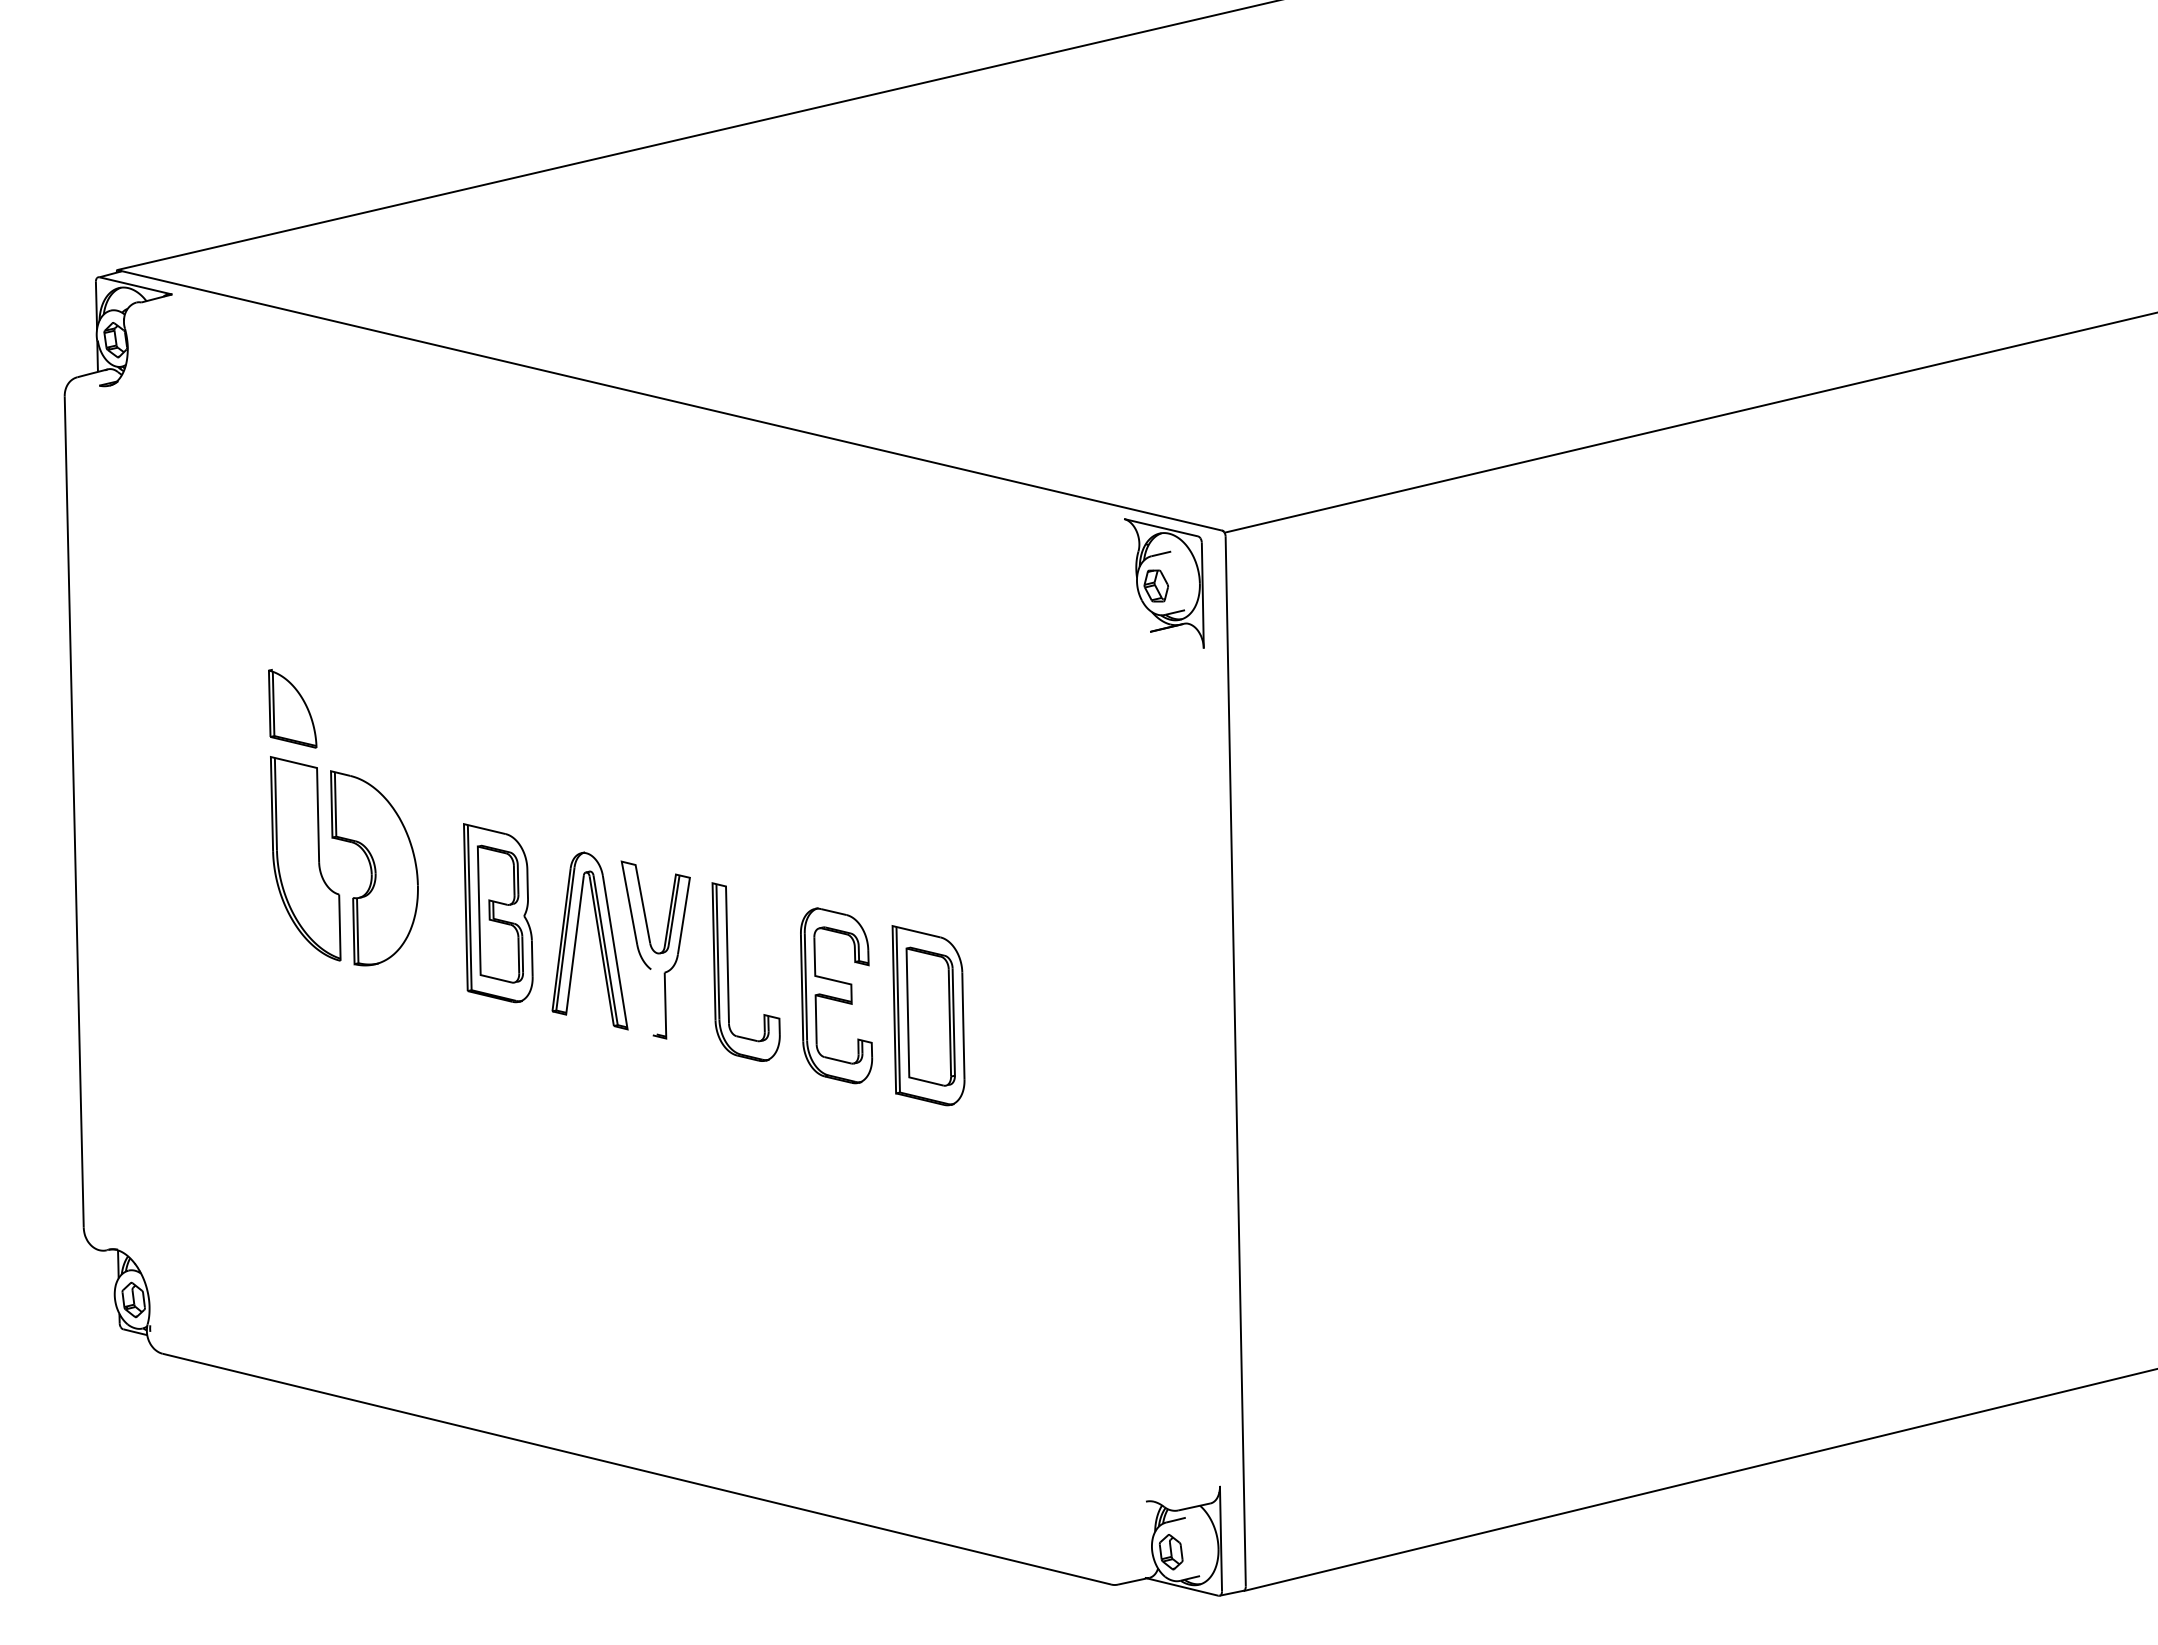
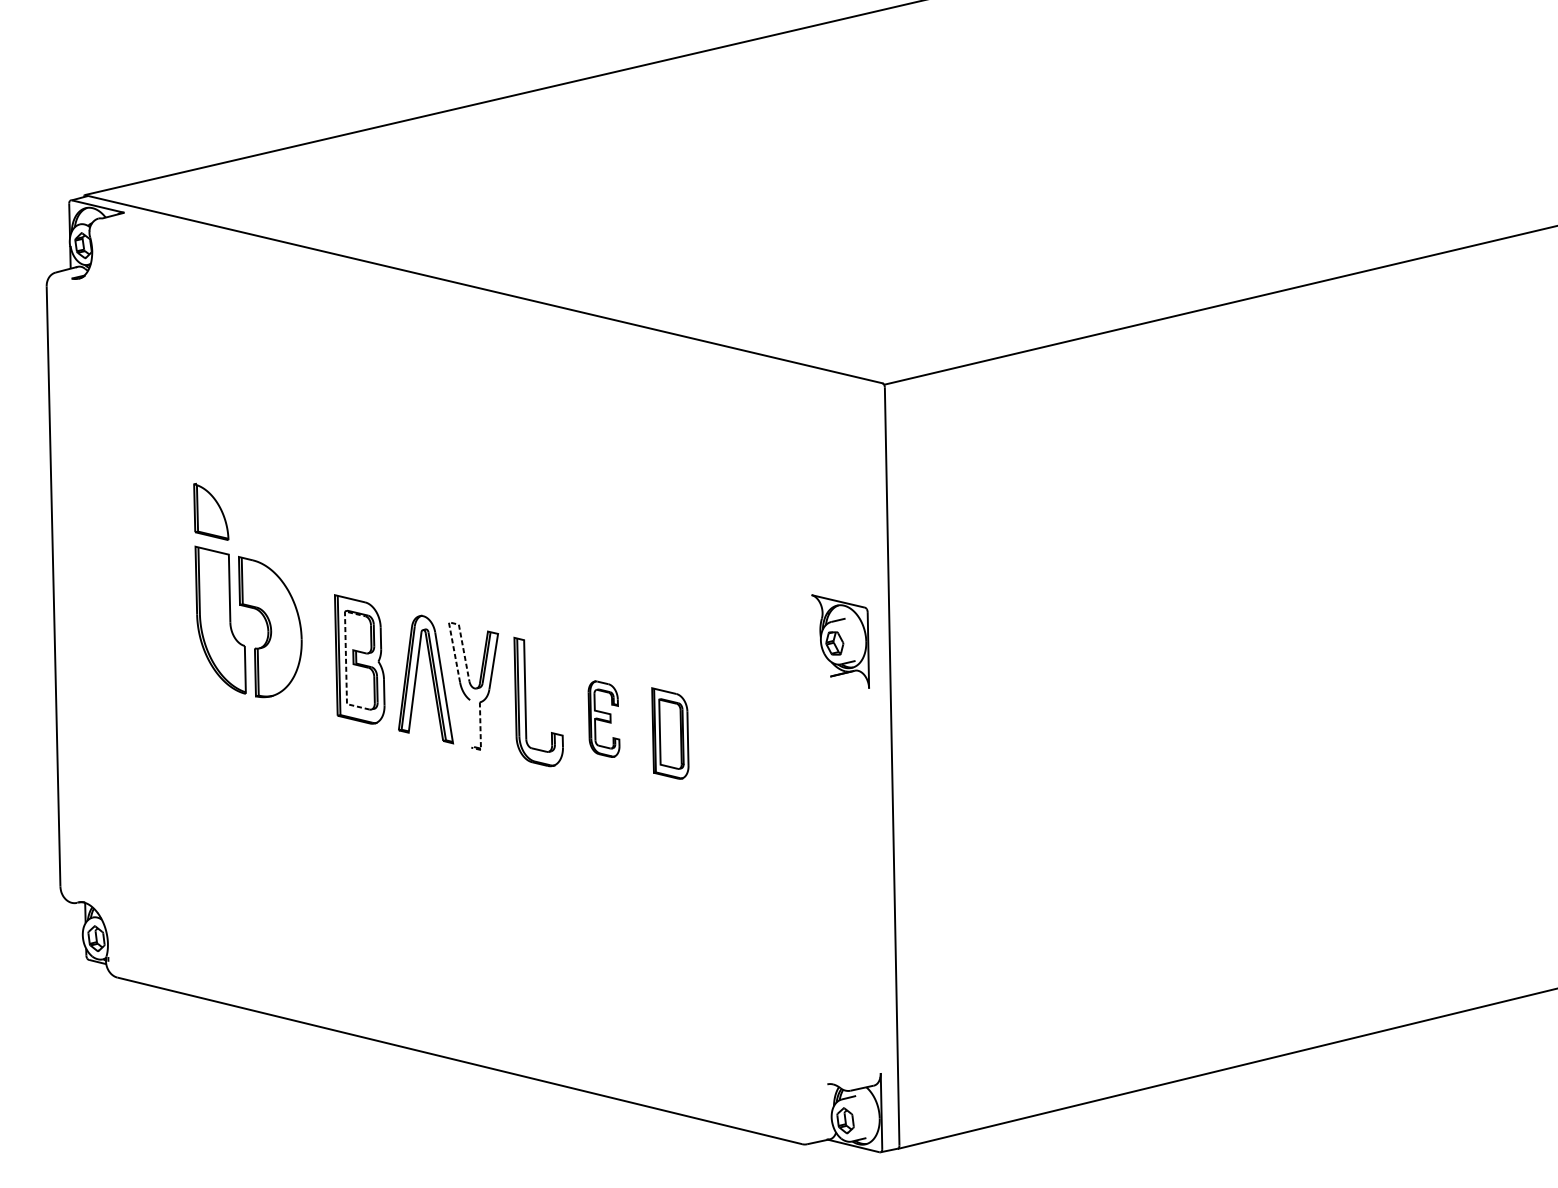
part: (1164, 583) -> (840, 641), moved
line: (626, 862) -> (452, 622), solid -> dashed
line: (479, 912) -> (346, 658), solid -> dashed
part: (836, 995) -> (603, 718), size x0.6
line: (665, 1013) -> (480, 731), solid -> dashed
part: (928, 1015) -> (670, 733), size x0.7

